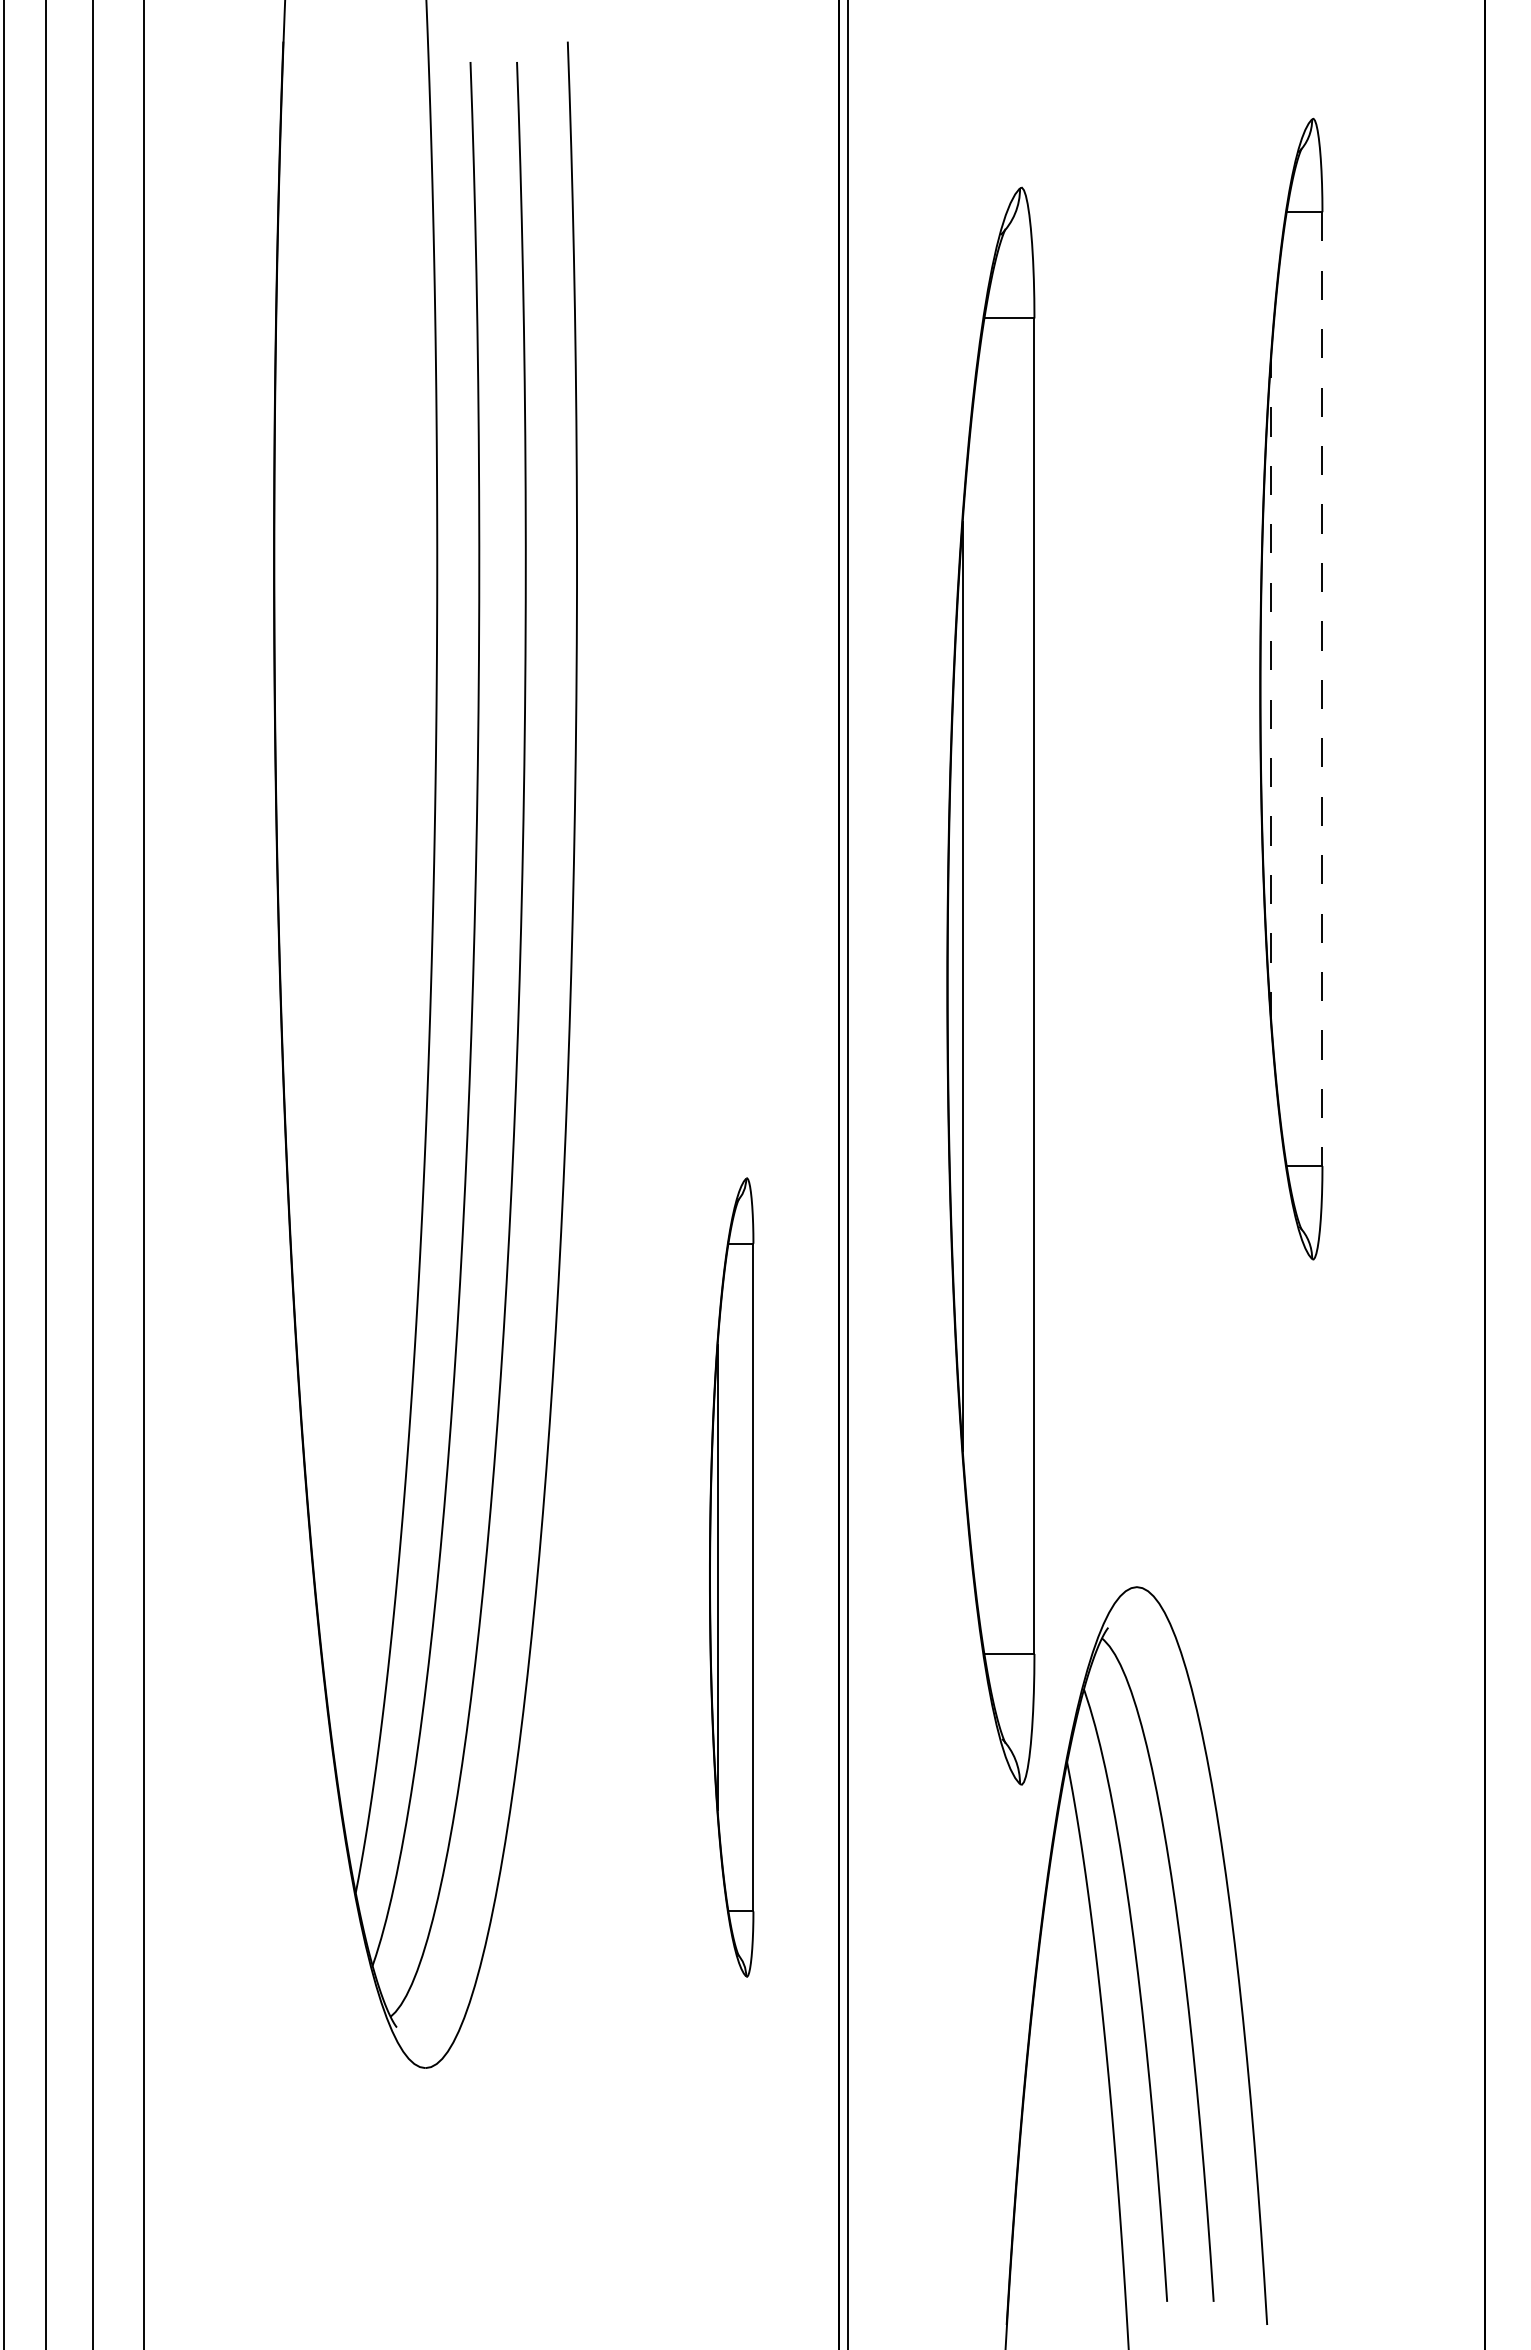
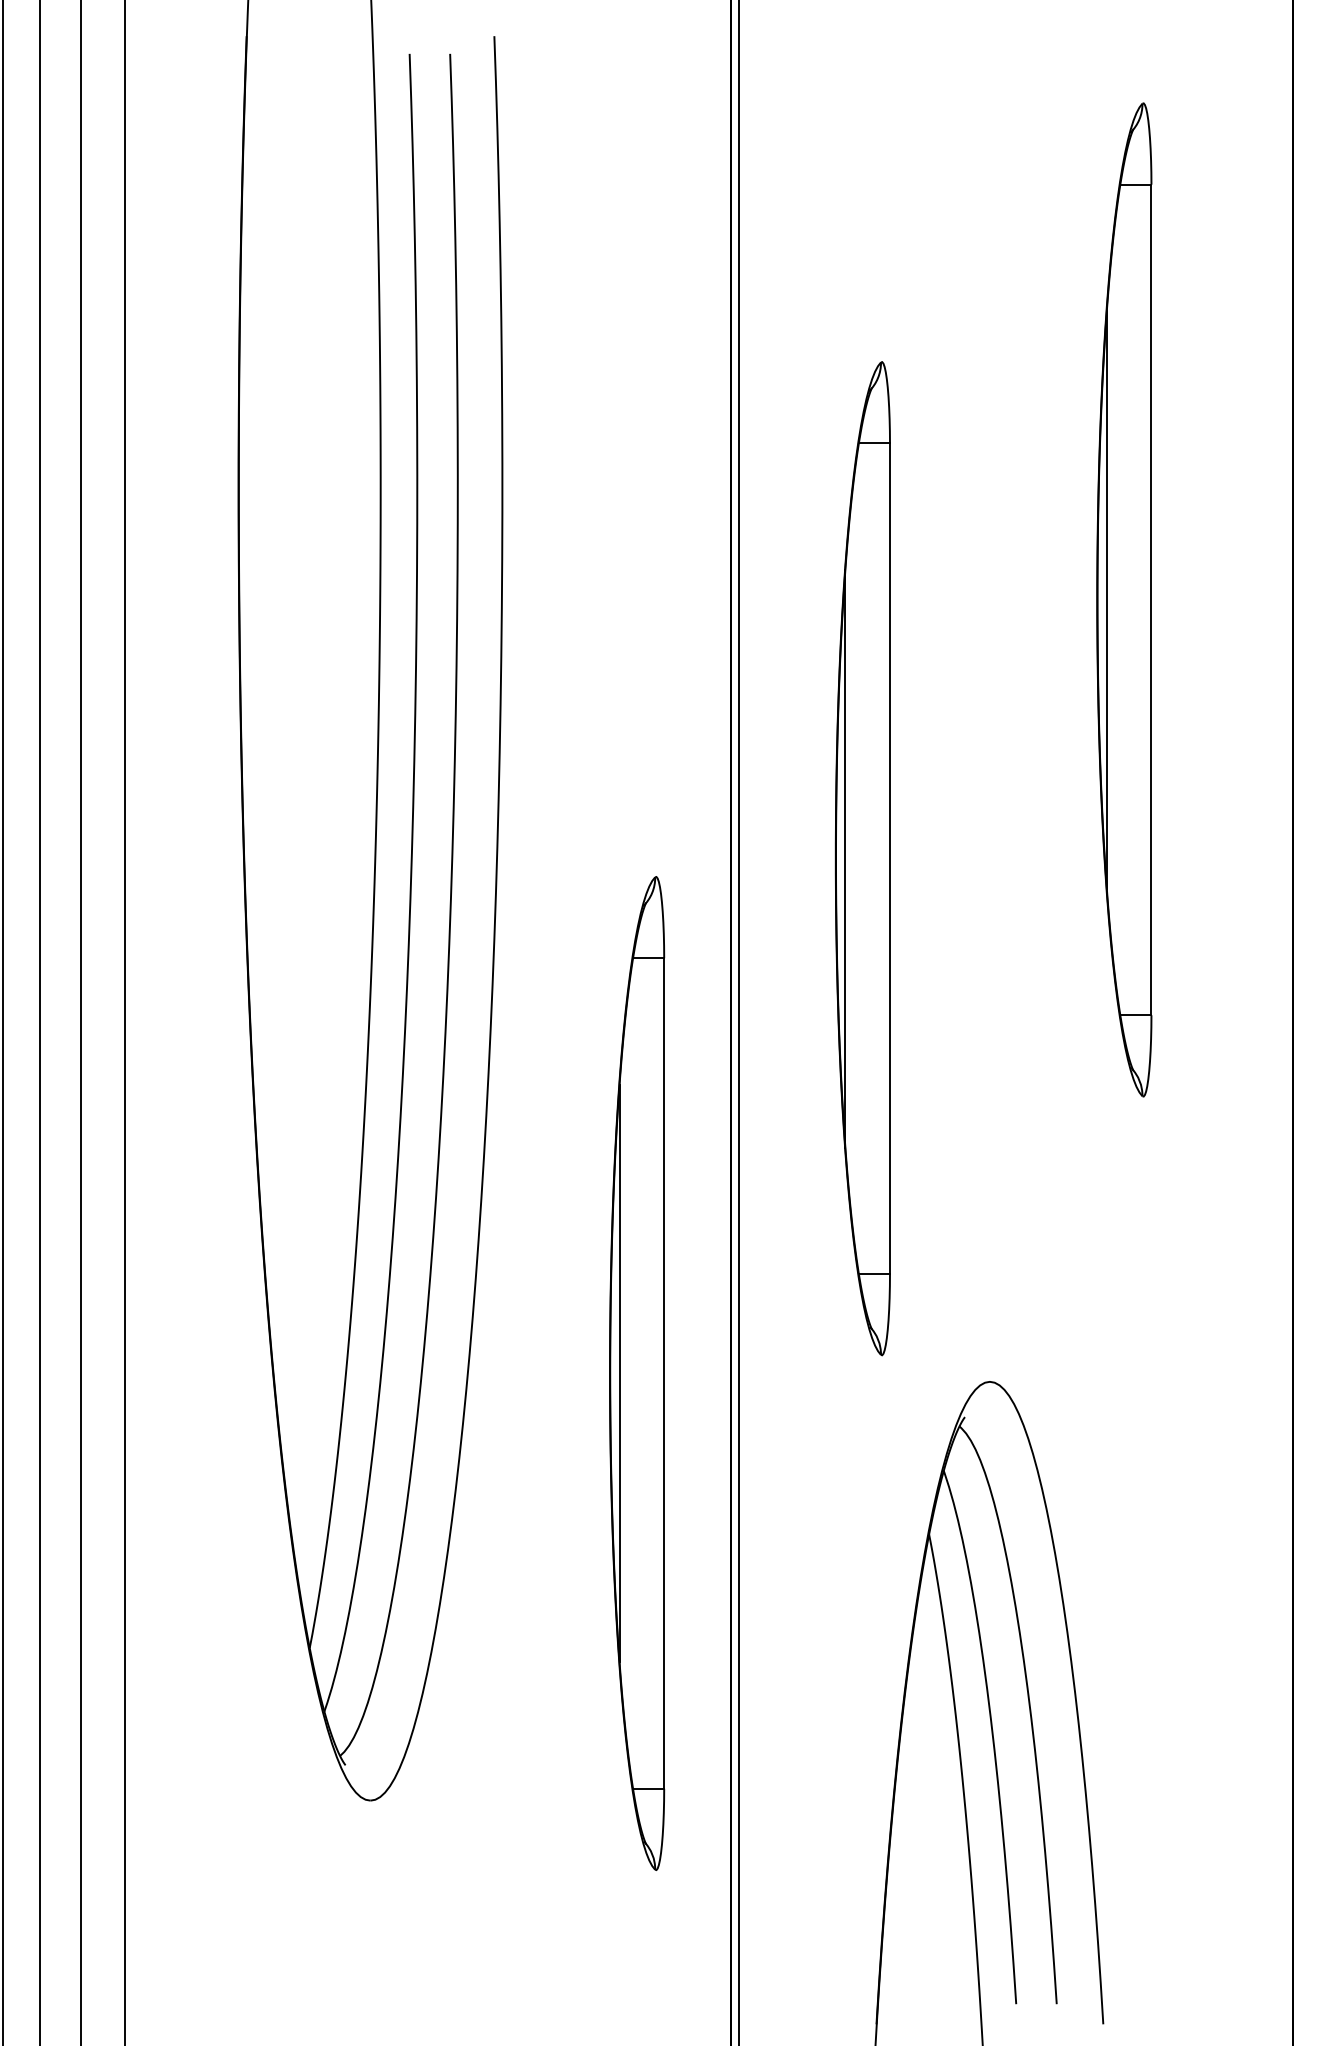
line: (1271, 689) -> (1107, 600), dashed -> solid
line: (1322, 689) -> (1151, 600), dashed -> solid
part: (991, 986) -> (863, 858), size x0.71
part: (731, 1577) -> (636, 1373), size x1.43

